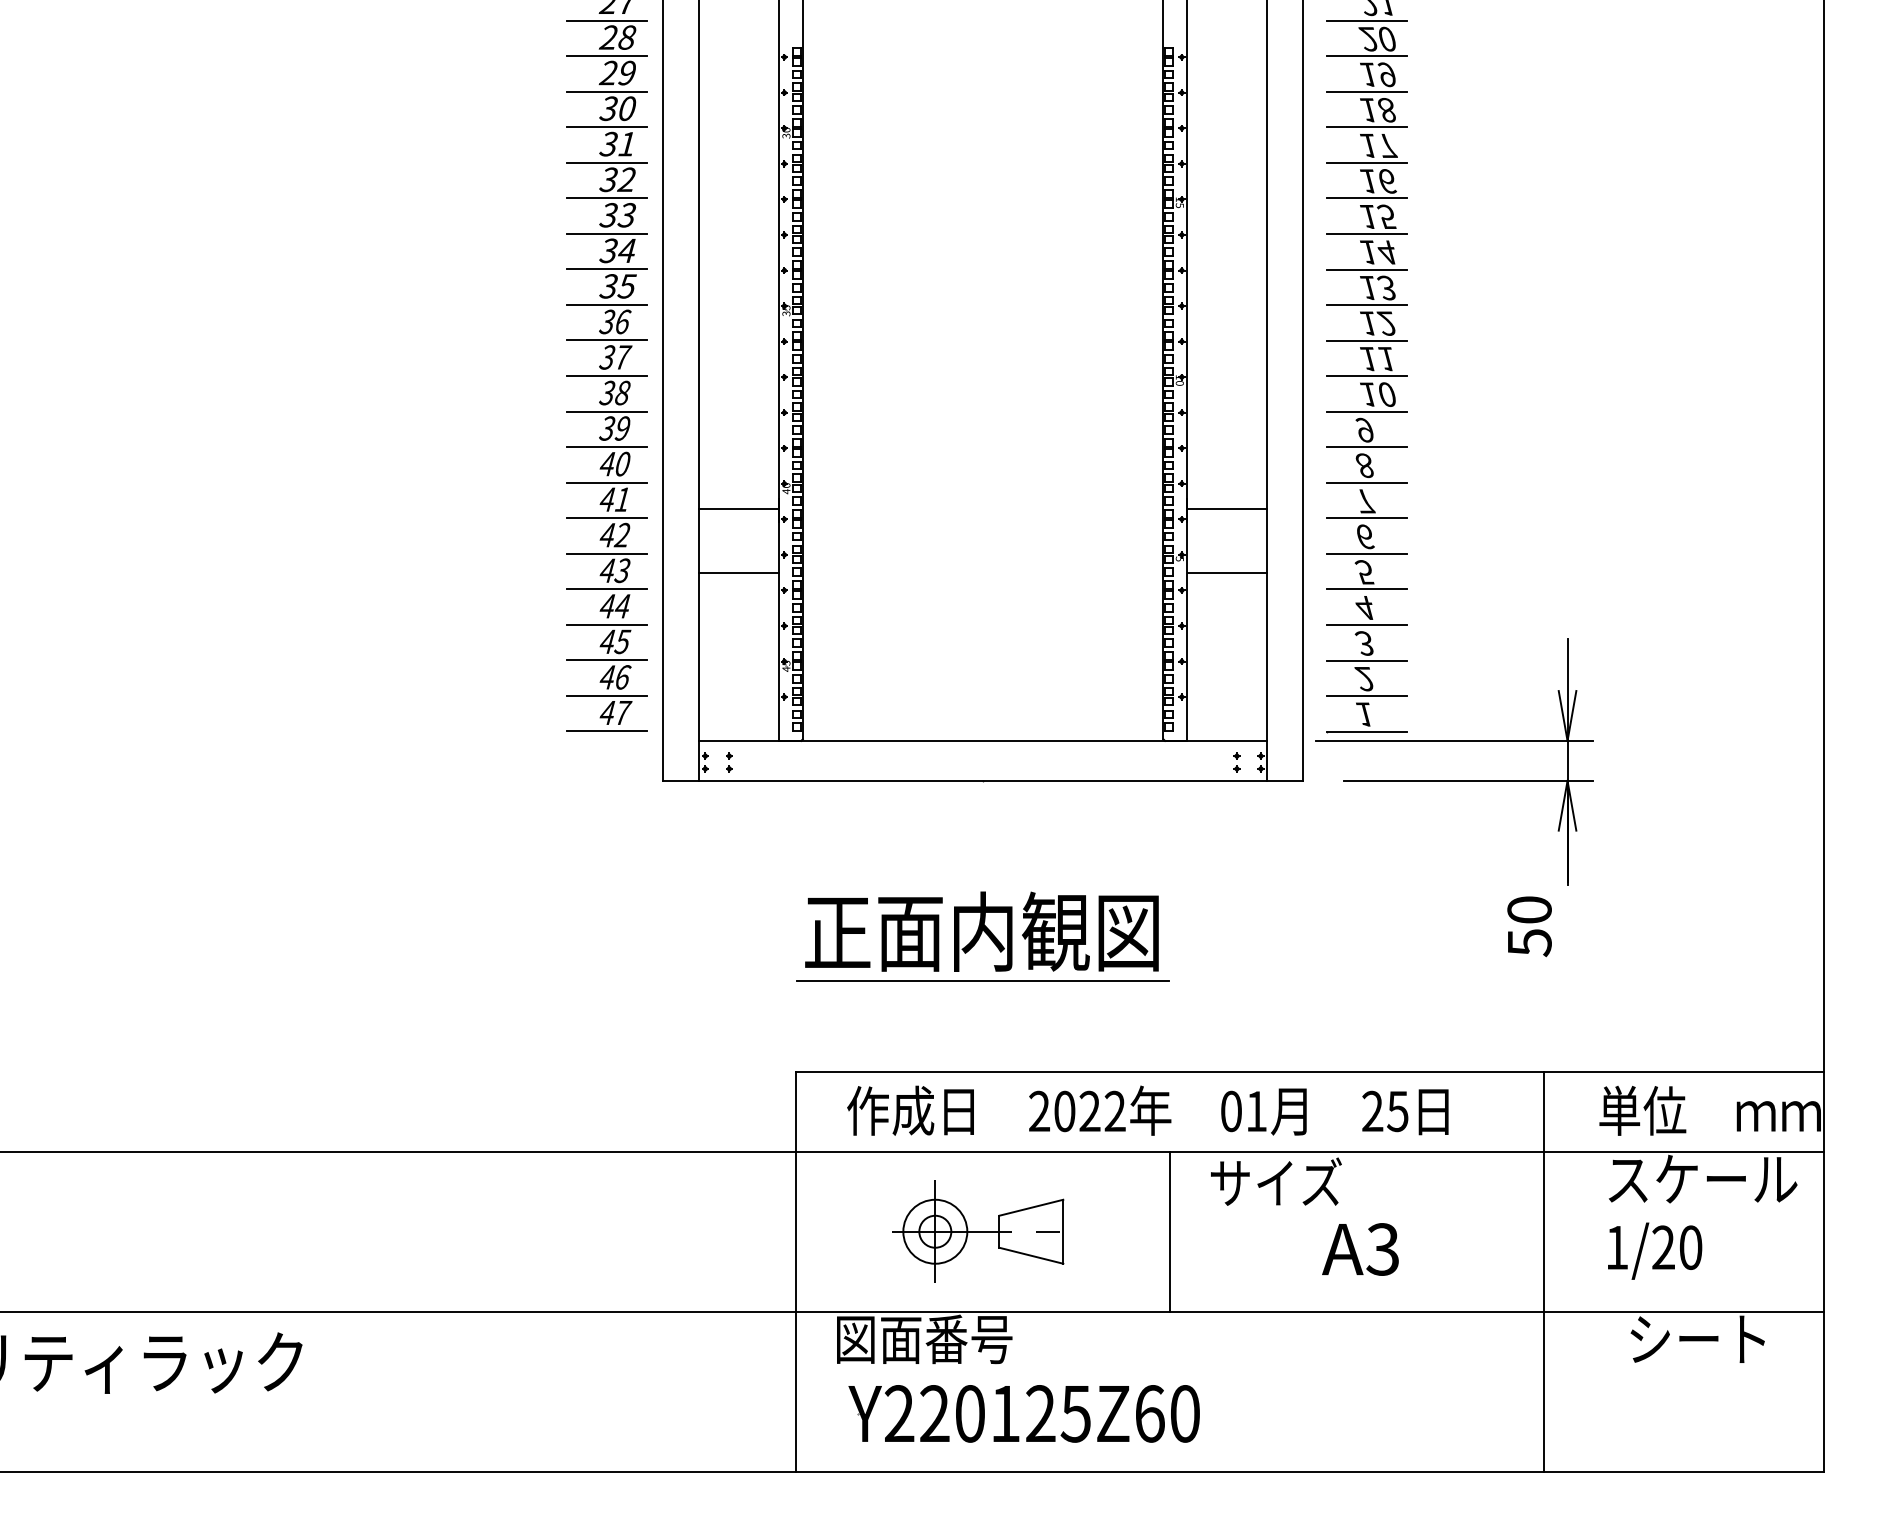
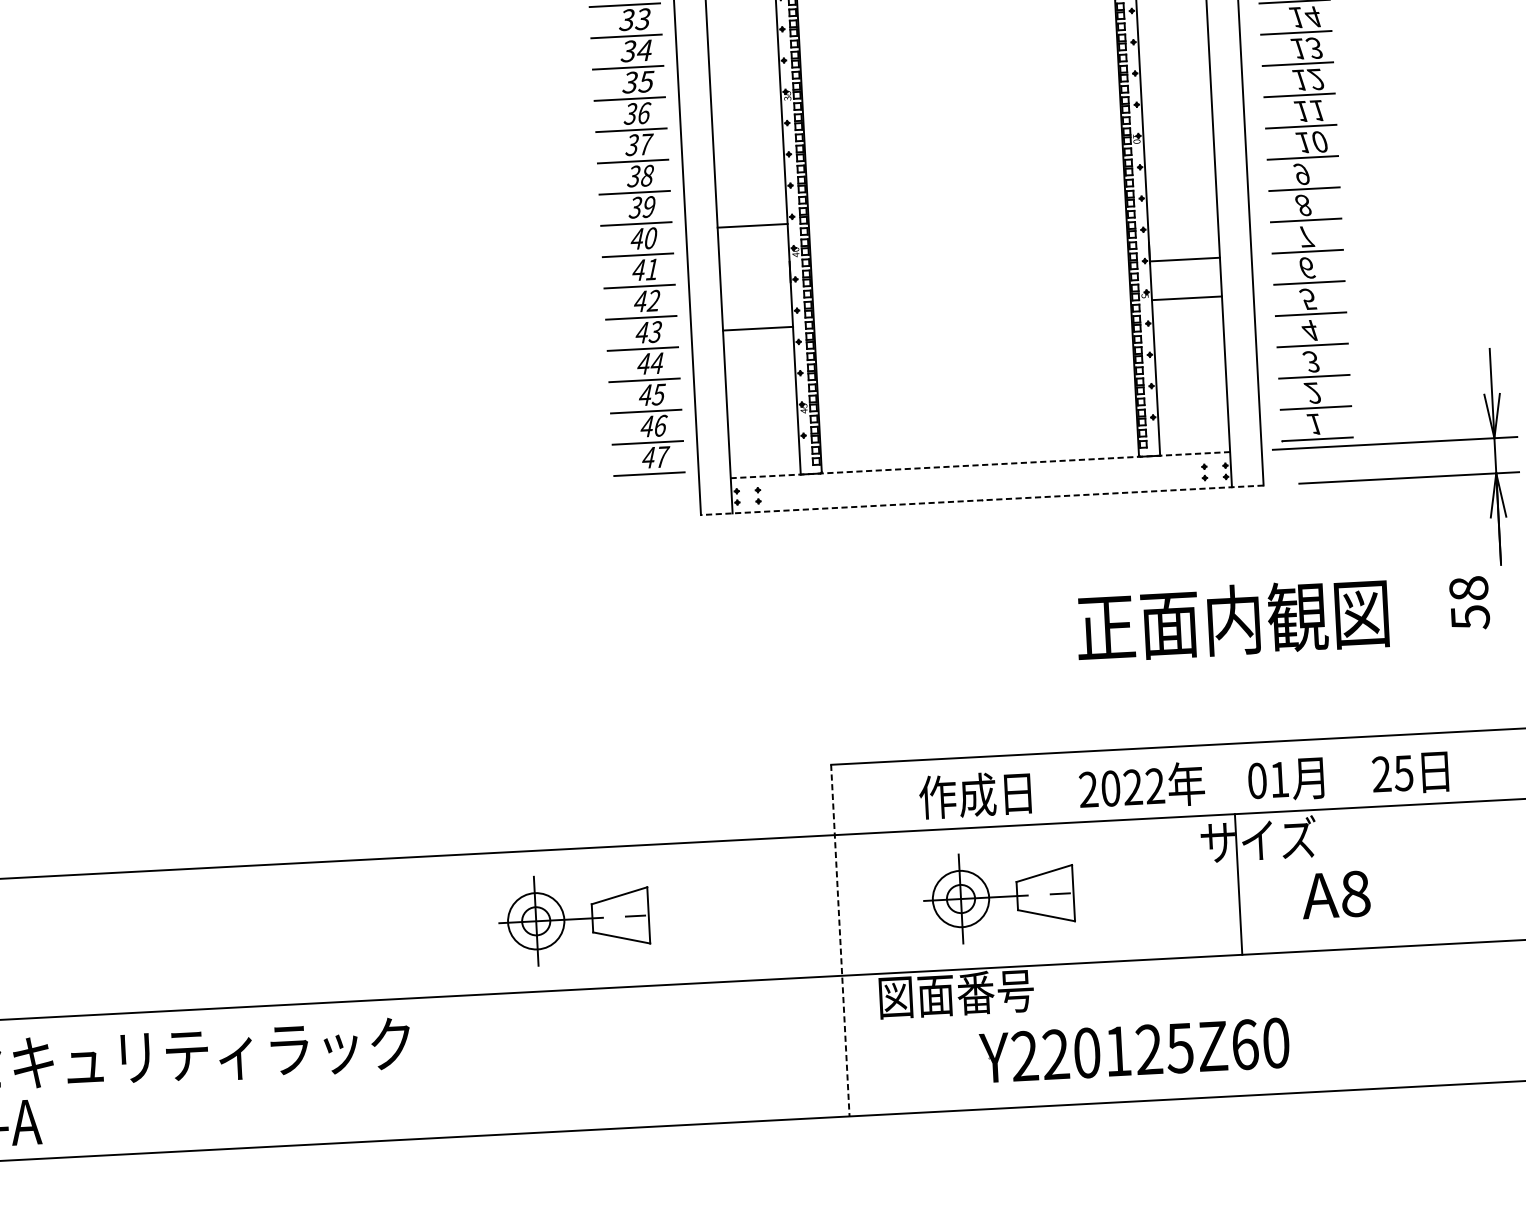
line: (738, 509) -> (752, 226), moved
line: (1227, 509) -> (1187, 298), moved
line: (1227, 573) -> (1185, 260), moved
line: (983, 740) -> (980, 464), solid -> dashed
line: (983, 780) -> (982, 499), solid -> dashed
text: (1529, 909) -> (1468, 588), 50 -> 58
text: (981, 931) -> (1232, 620), moved
line: (982, 980) -> (990, 675), removed
text: (1147, 1110) -> (1183, 783), moved
part: (495, 1231) -> (574, 919), added
line: (1169, 1231) -> (1238, 884), moved
text: (1382, 1249) -> (1355, 894), A3 -> A8
line: (796, 1271) -> (840, 940), solid -> dashed
line: (1543, 1271) -> (1497, 905), removed
part: (1009, 1413) -> (1121, 1050), moved

